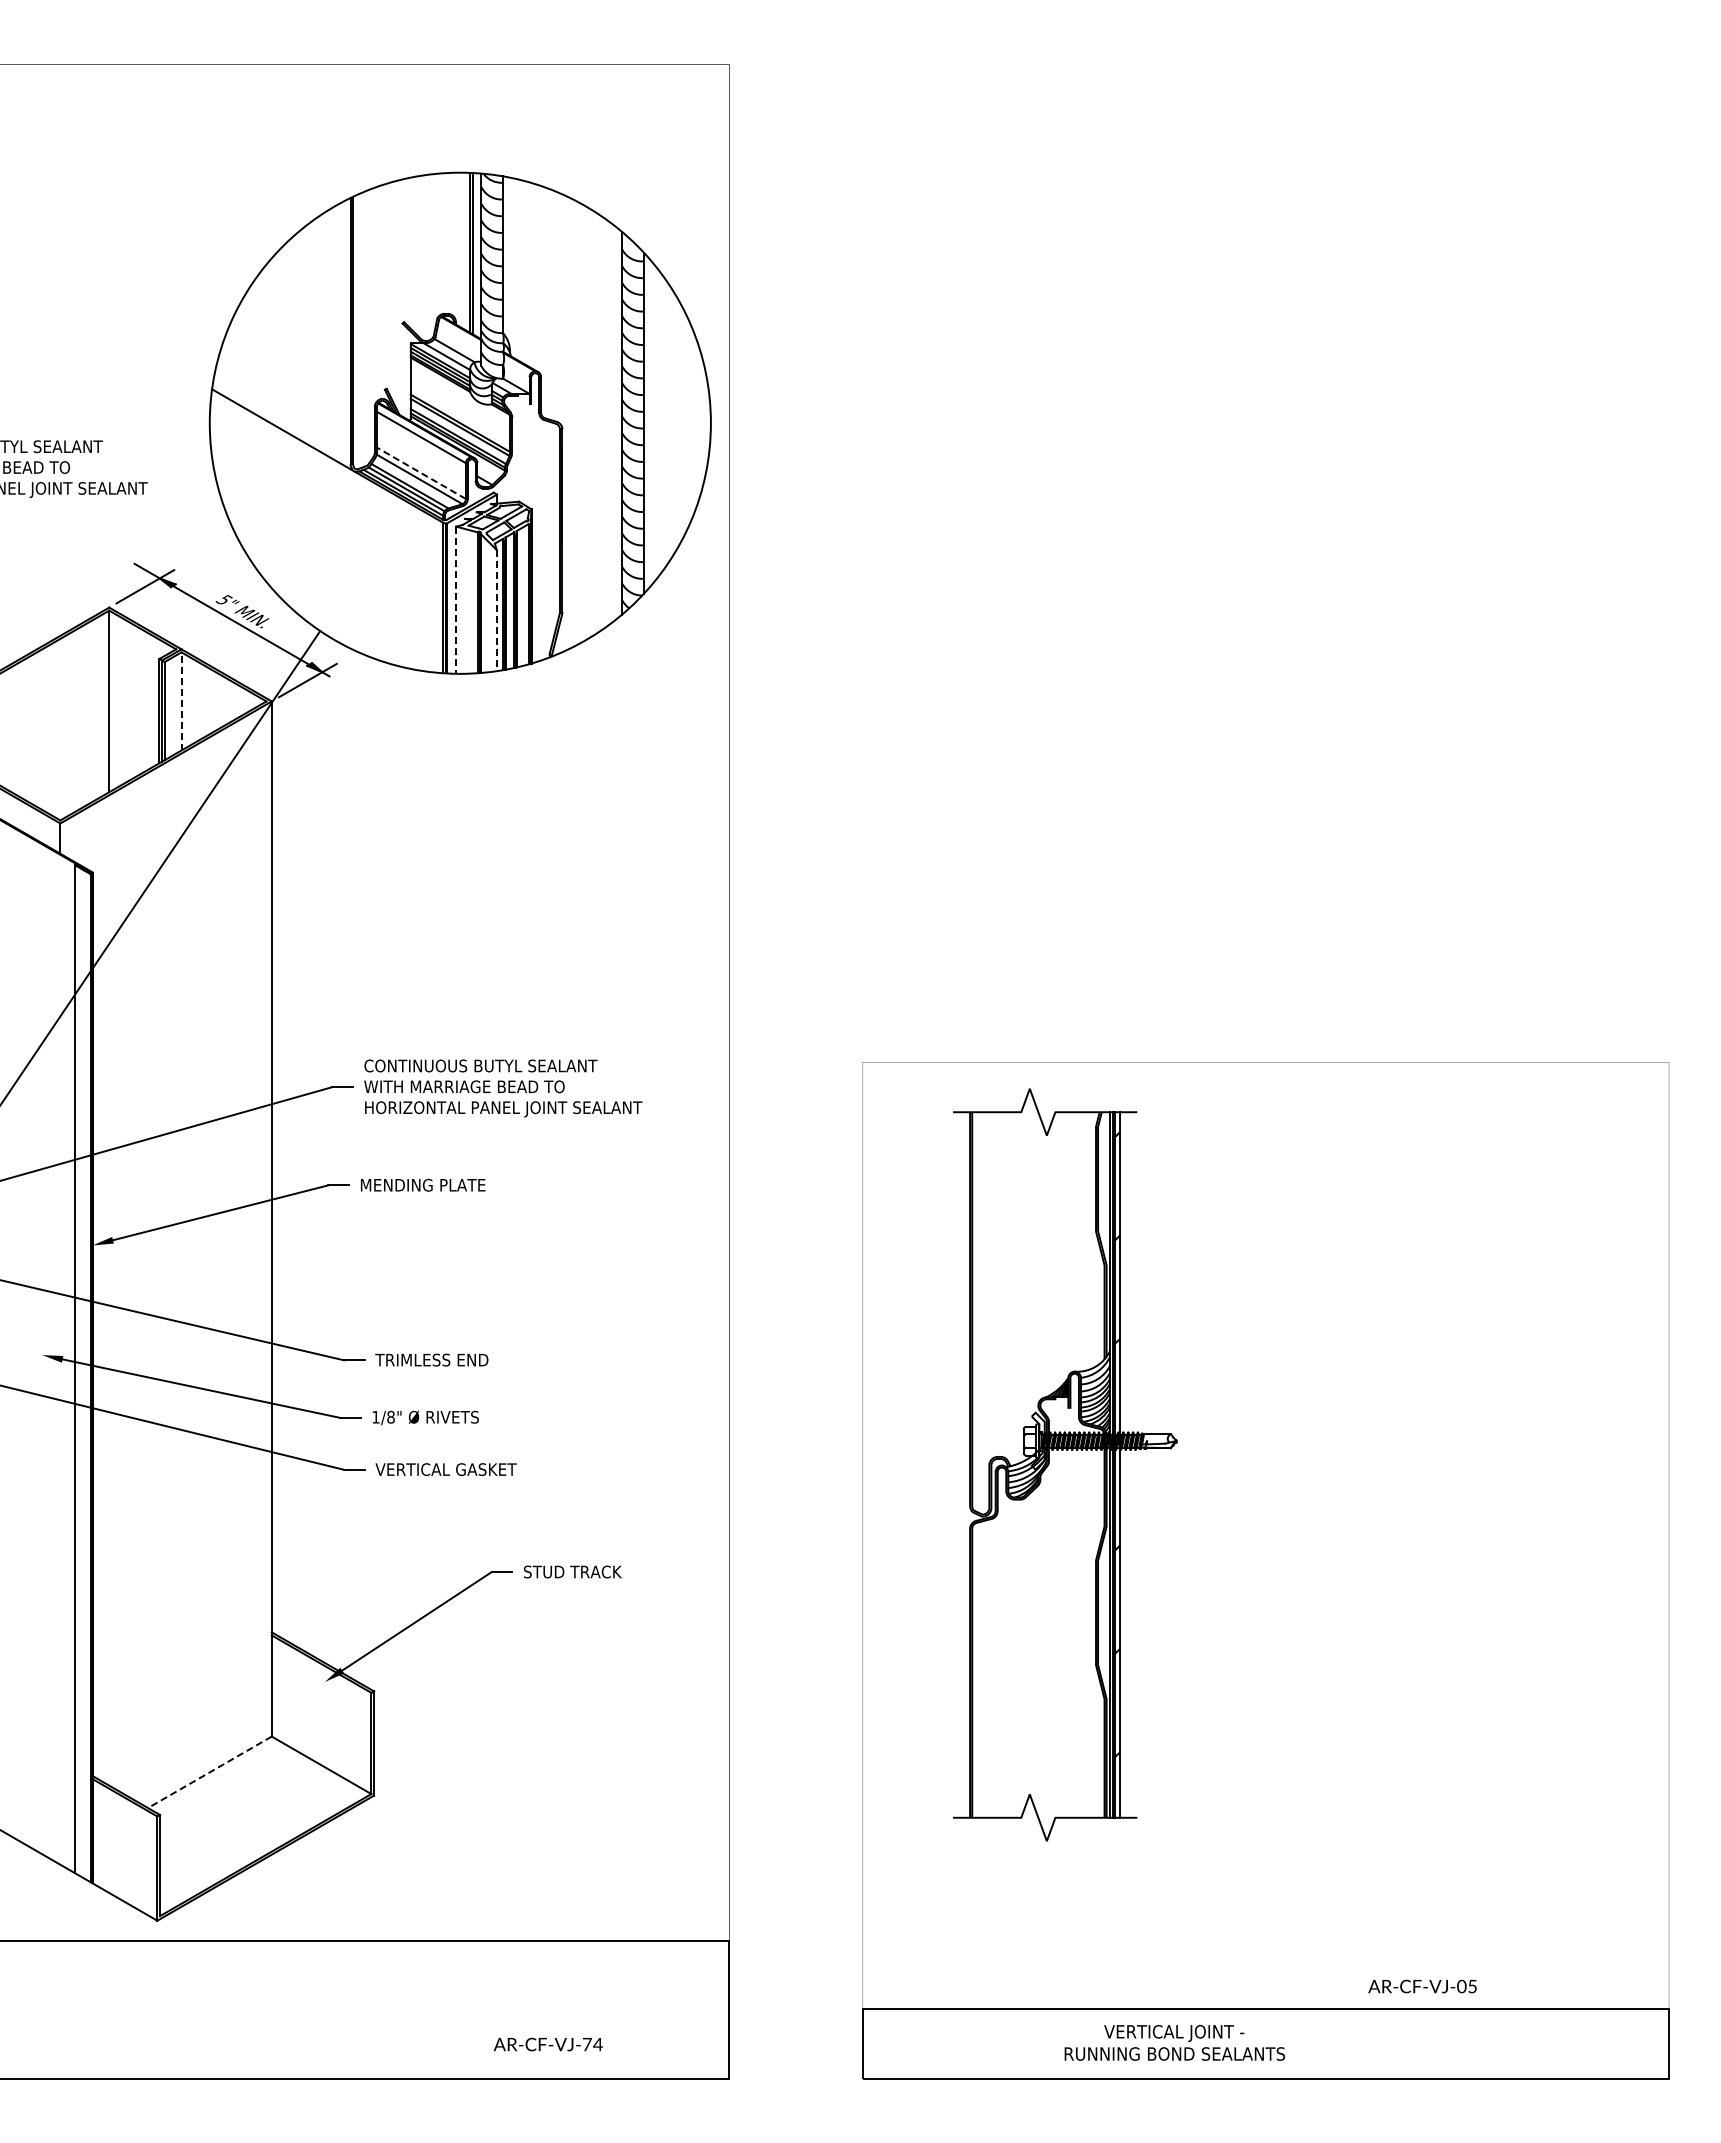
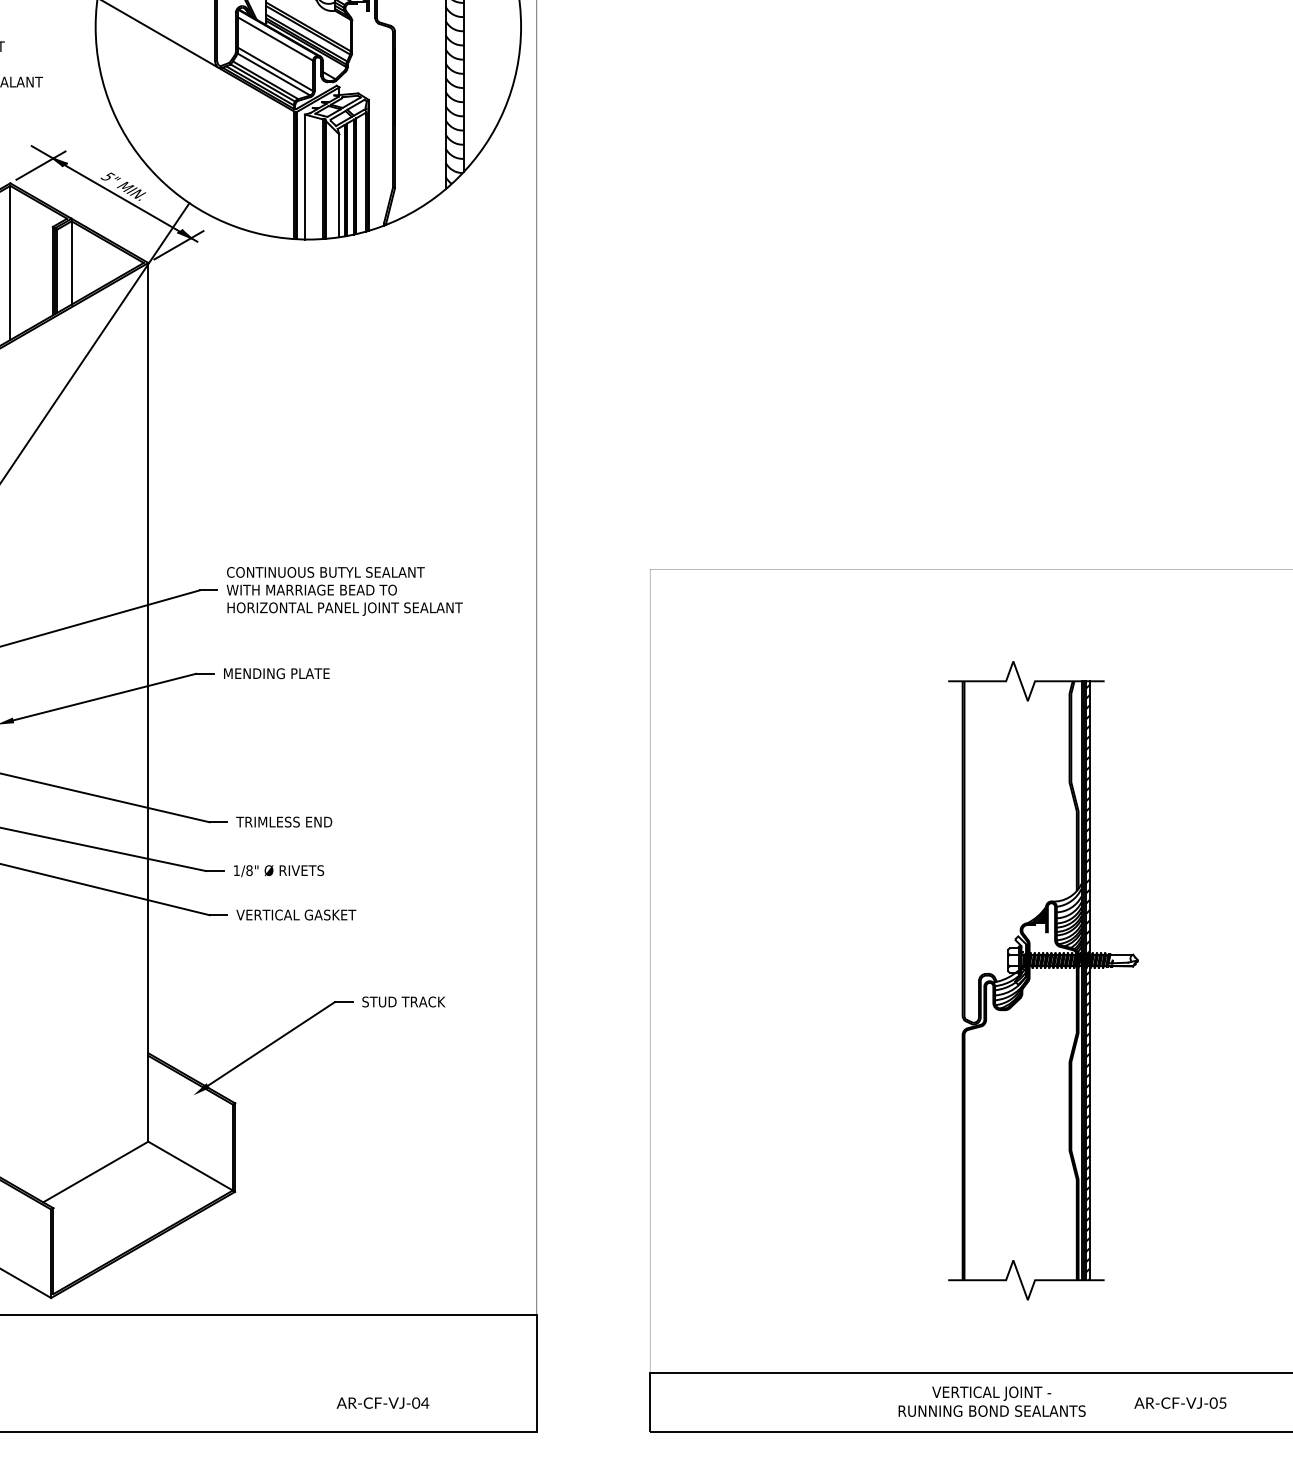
line: (420, 473) -> (274, 69), dashed -> solid
line: (456, 600) -> (305, 177), dashed -> solid
line: (496, 610) -> (339, 185), dashed -> solid
line: (181, 700) -> (71, 262), dashed -> solid
part: (1065, 1464) -> (1043, 980), moved
line: (209, 1772) -> (95, 1172), dashed -> solid
text: (1422, 1986) -> (1180, 1403), moved
text: (1174, 2042) -> (991, 1401), moved
text: (587, 2044) -> (416, 1403), AR-CF-VJ-74 -> AR-CF-VJ-04

